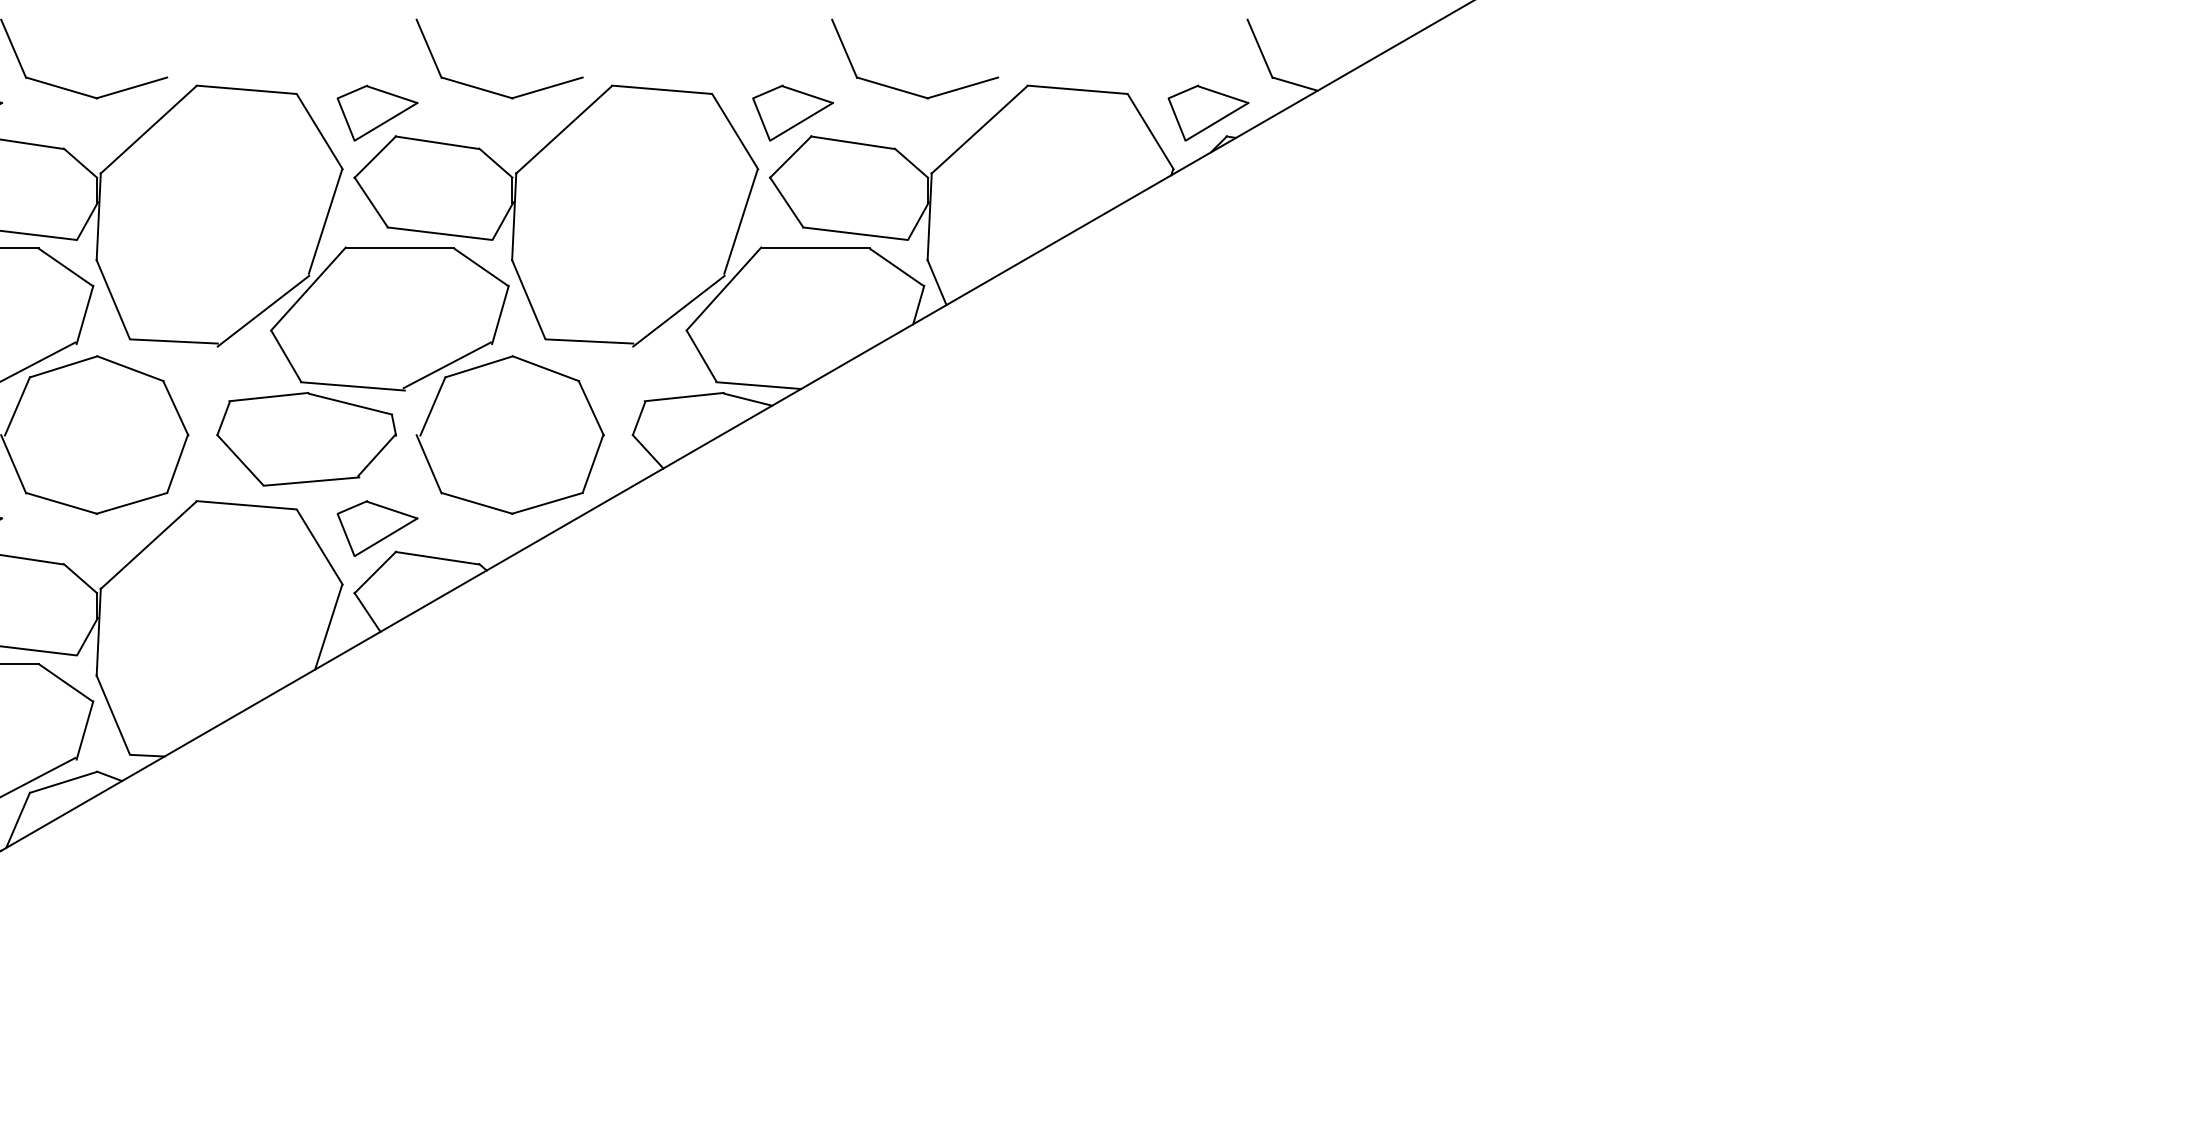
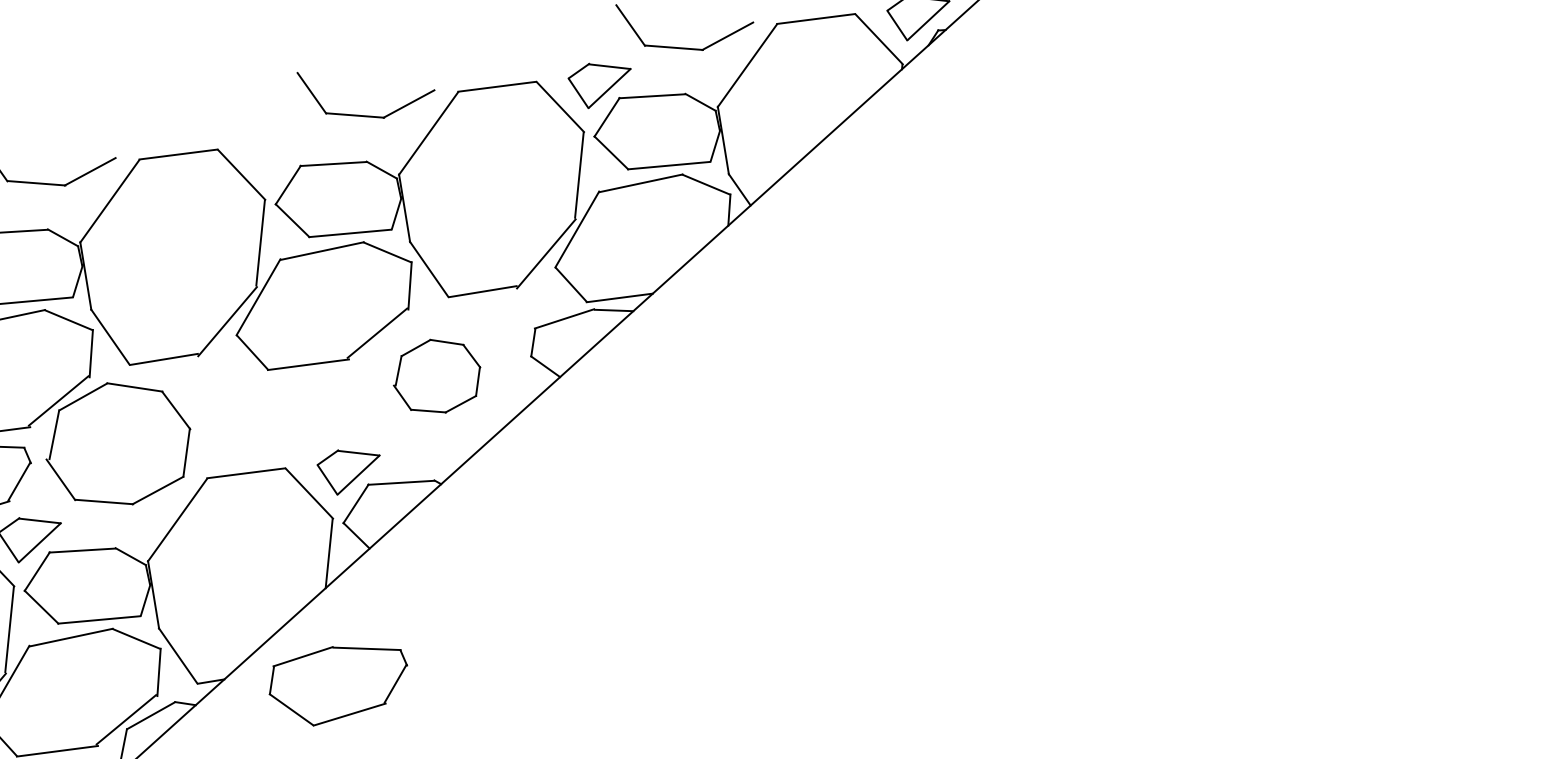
part: (377, 112) -> (282, 150), removed
part: (509, 434) -> (436, 376), size x0.6
part: (306, 439) -> (338, 683), moved

